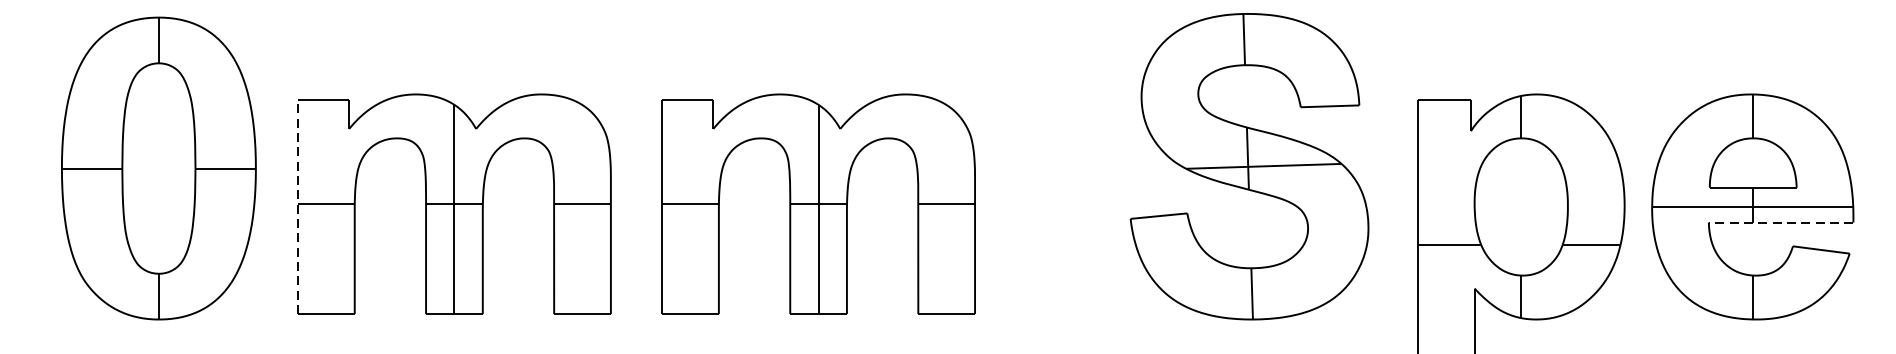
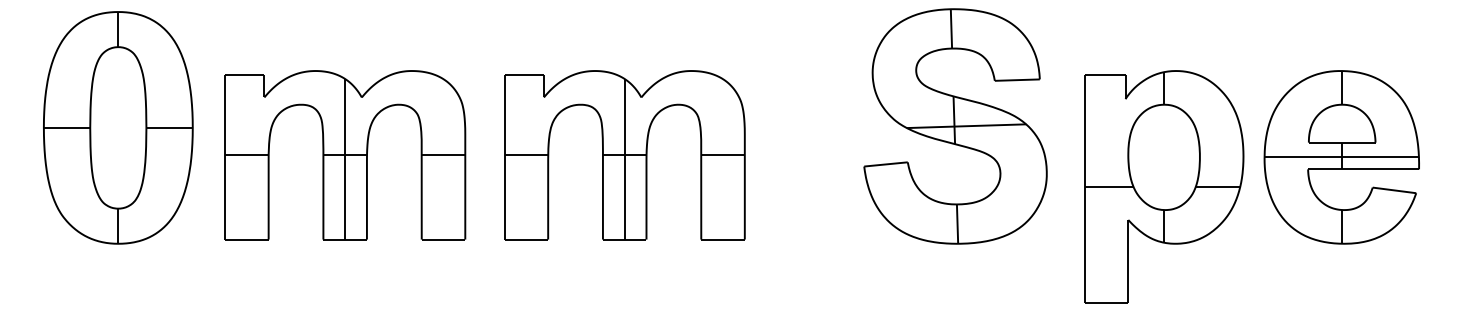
line: (298, 205) -> (225, 156), dashed -> solid
line: (1780, 222) -> (1363, 169), dashed -> solid

